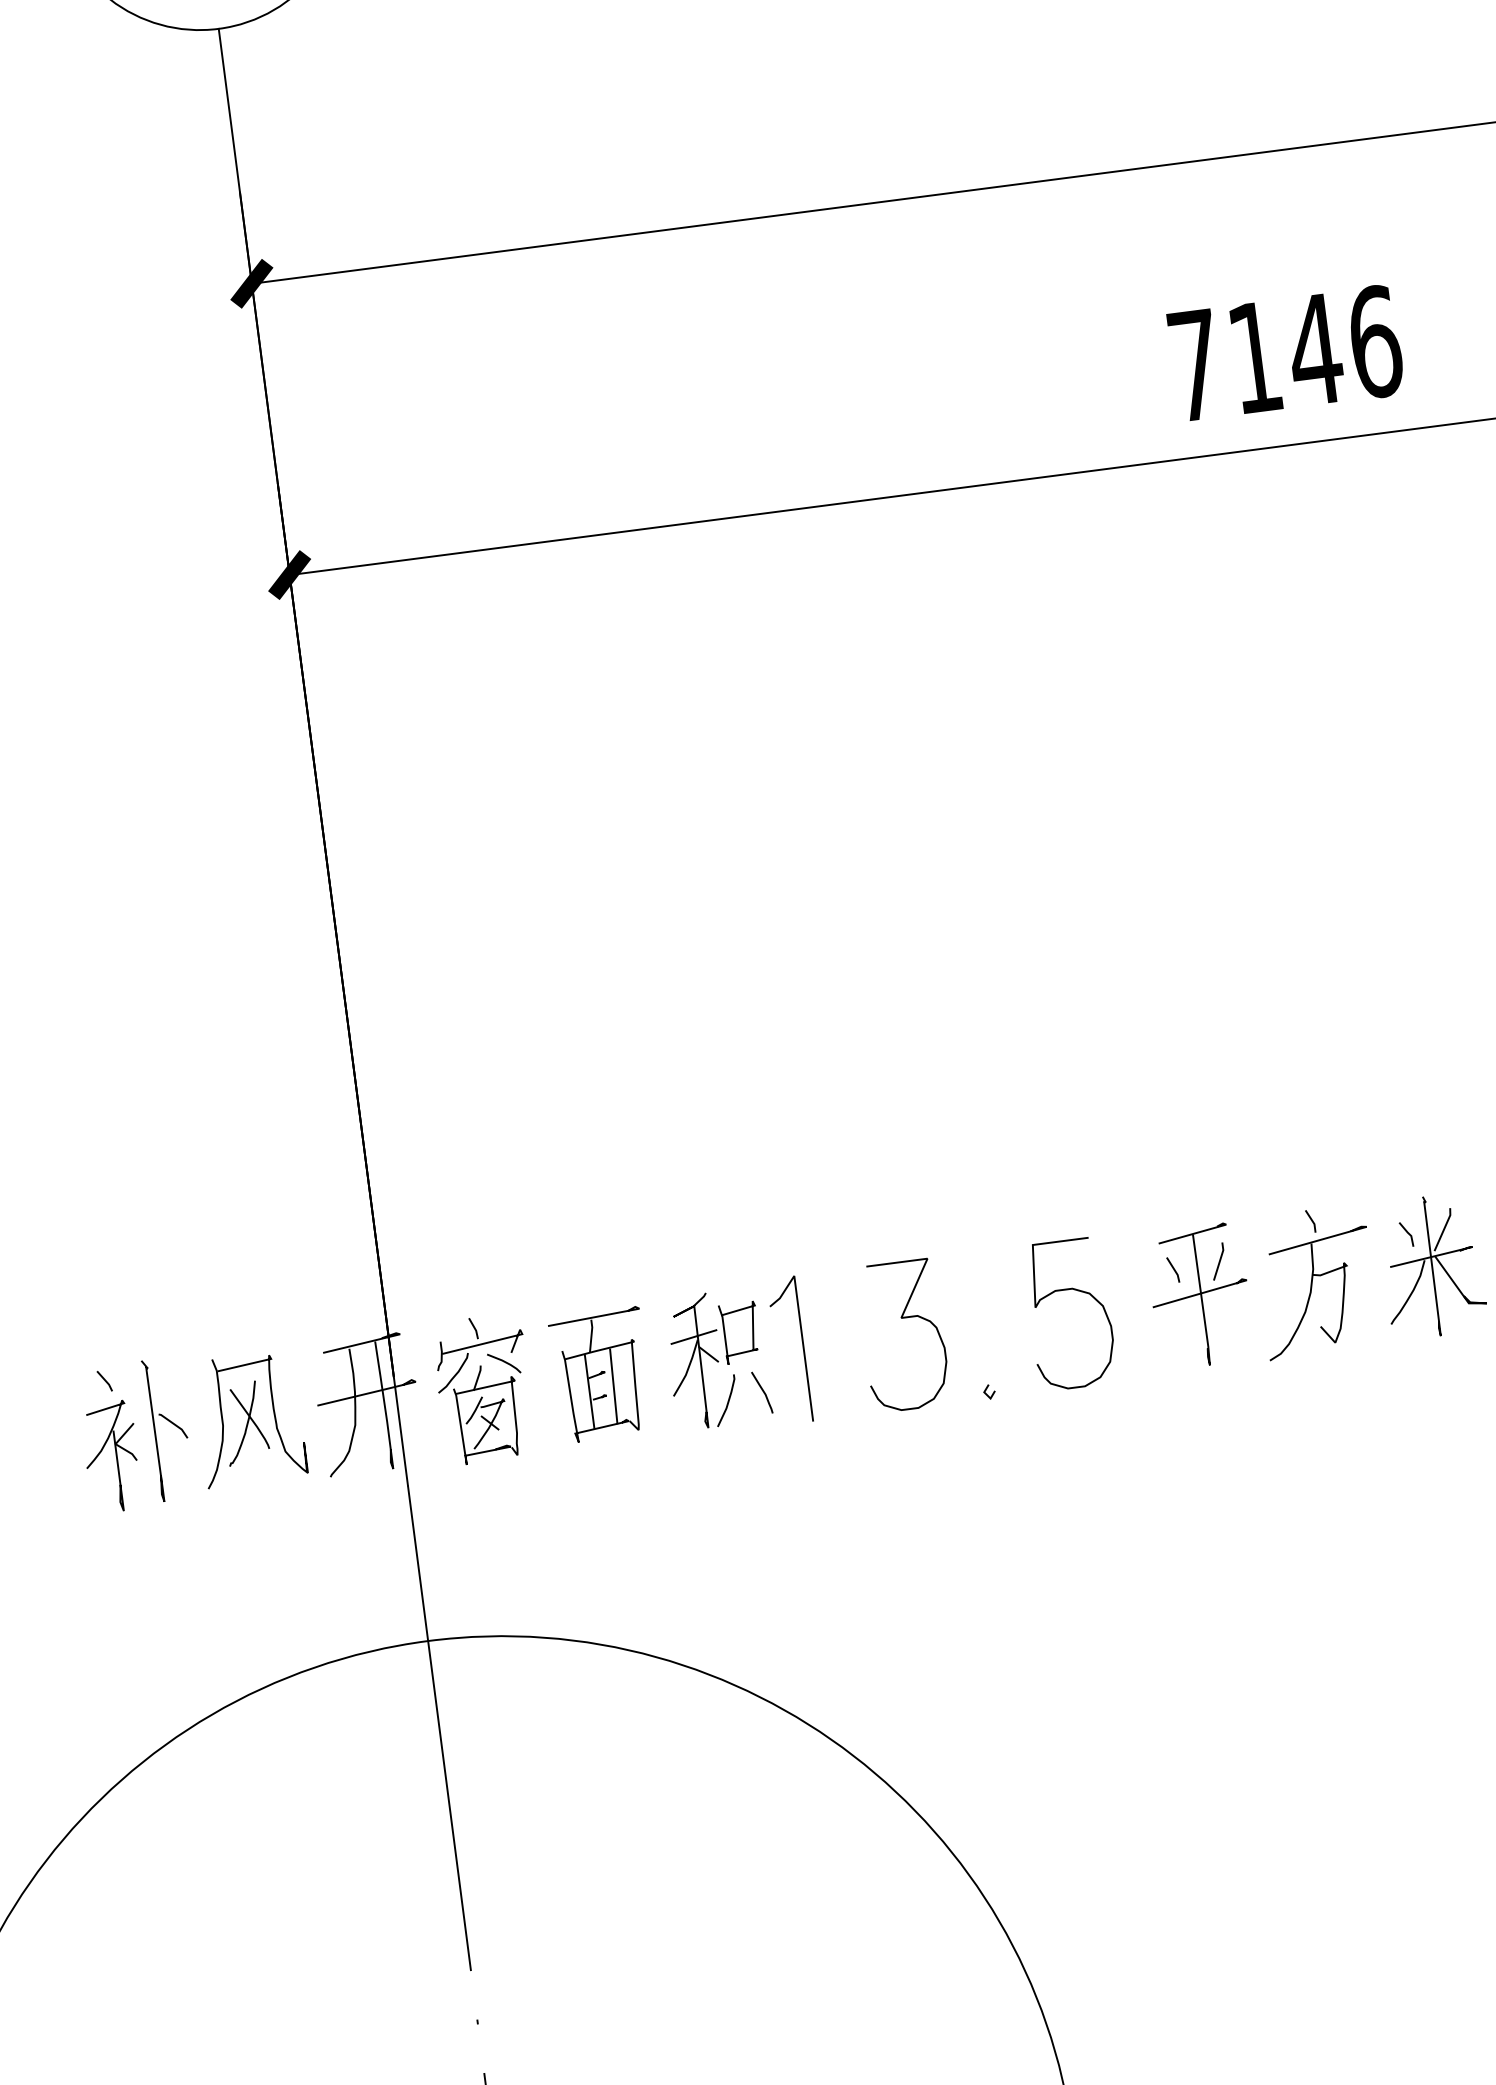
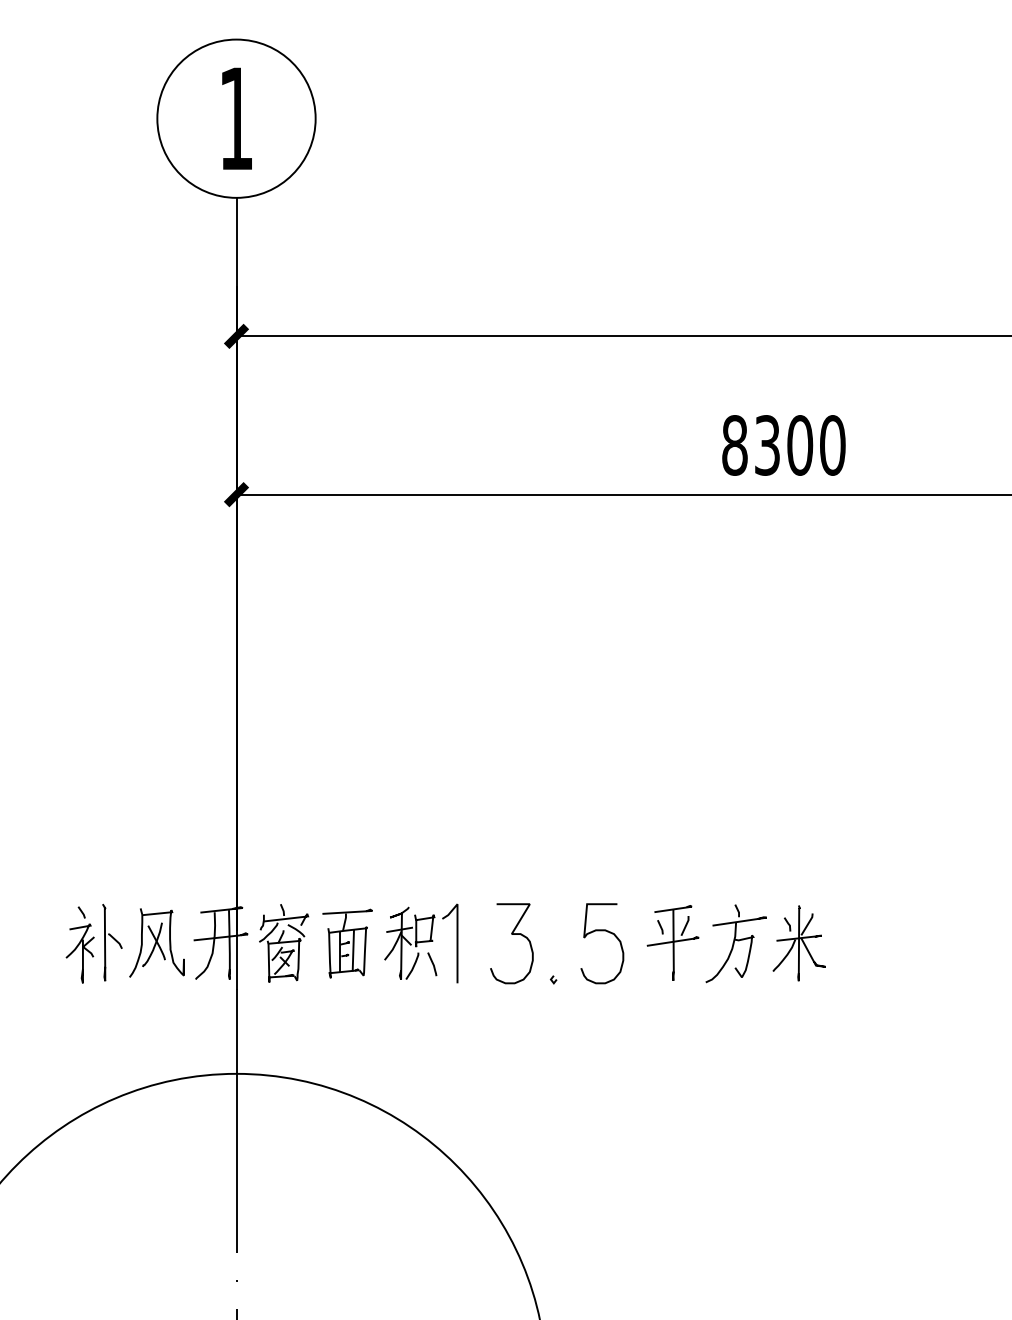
text: (1284, 353) -> (783, 445), 7146 -> 8300

